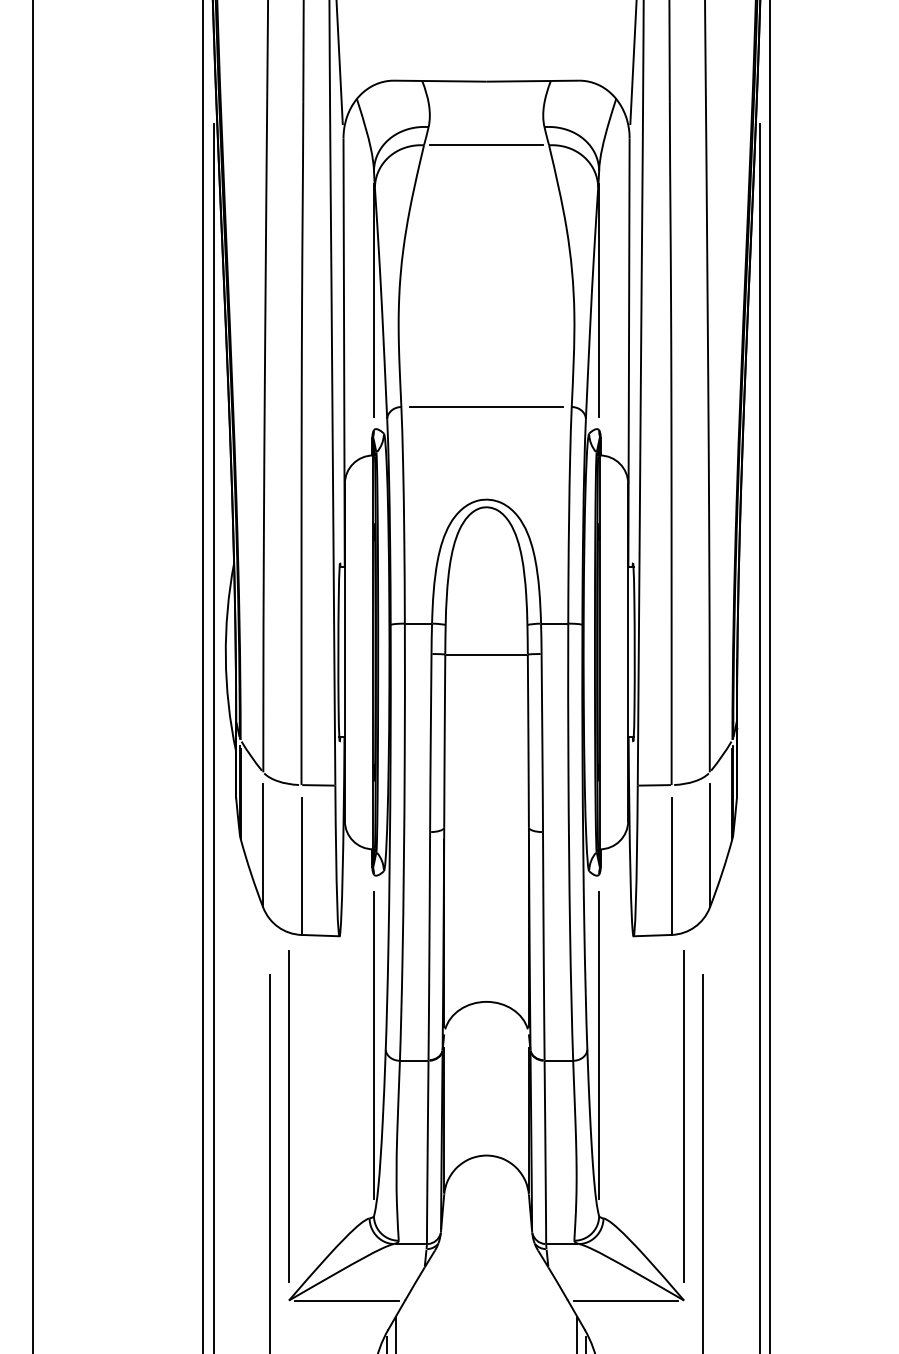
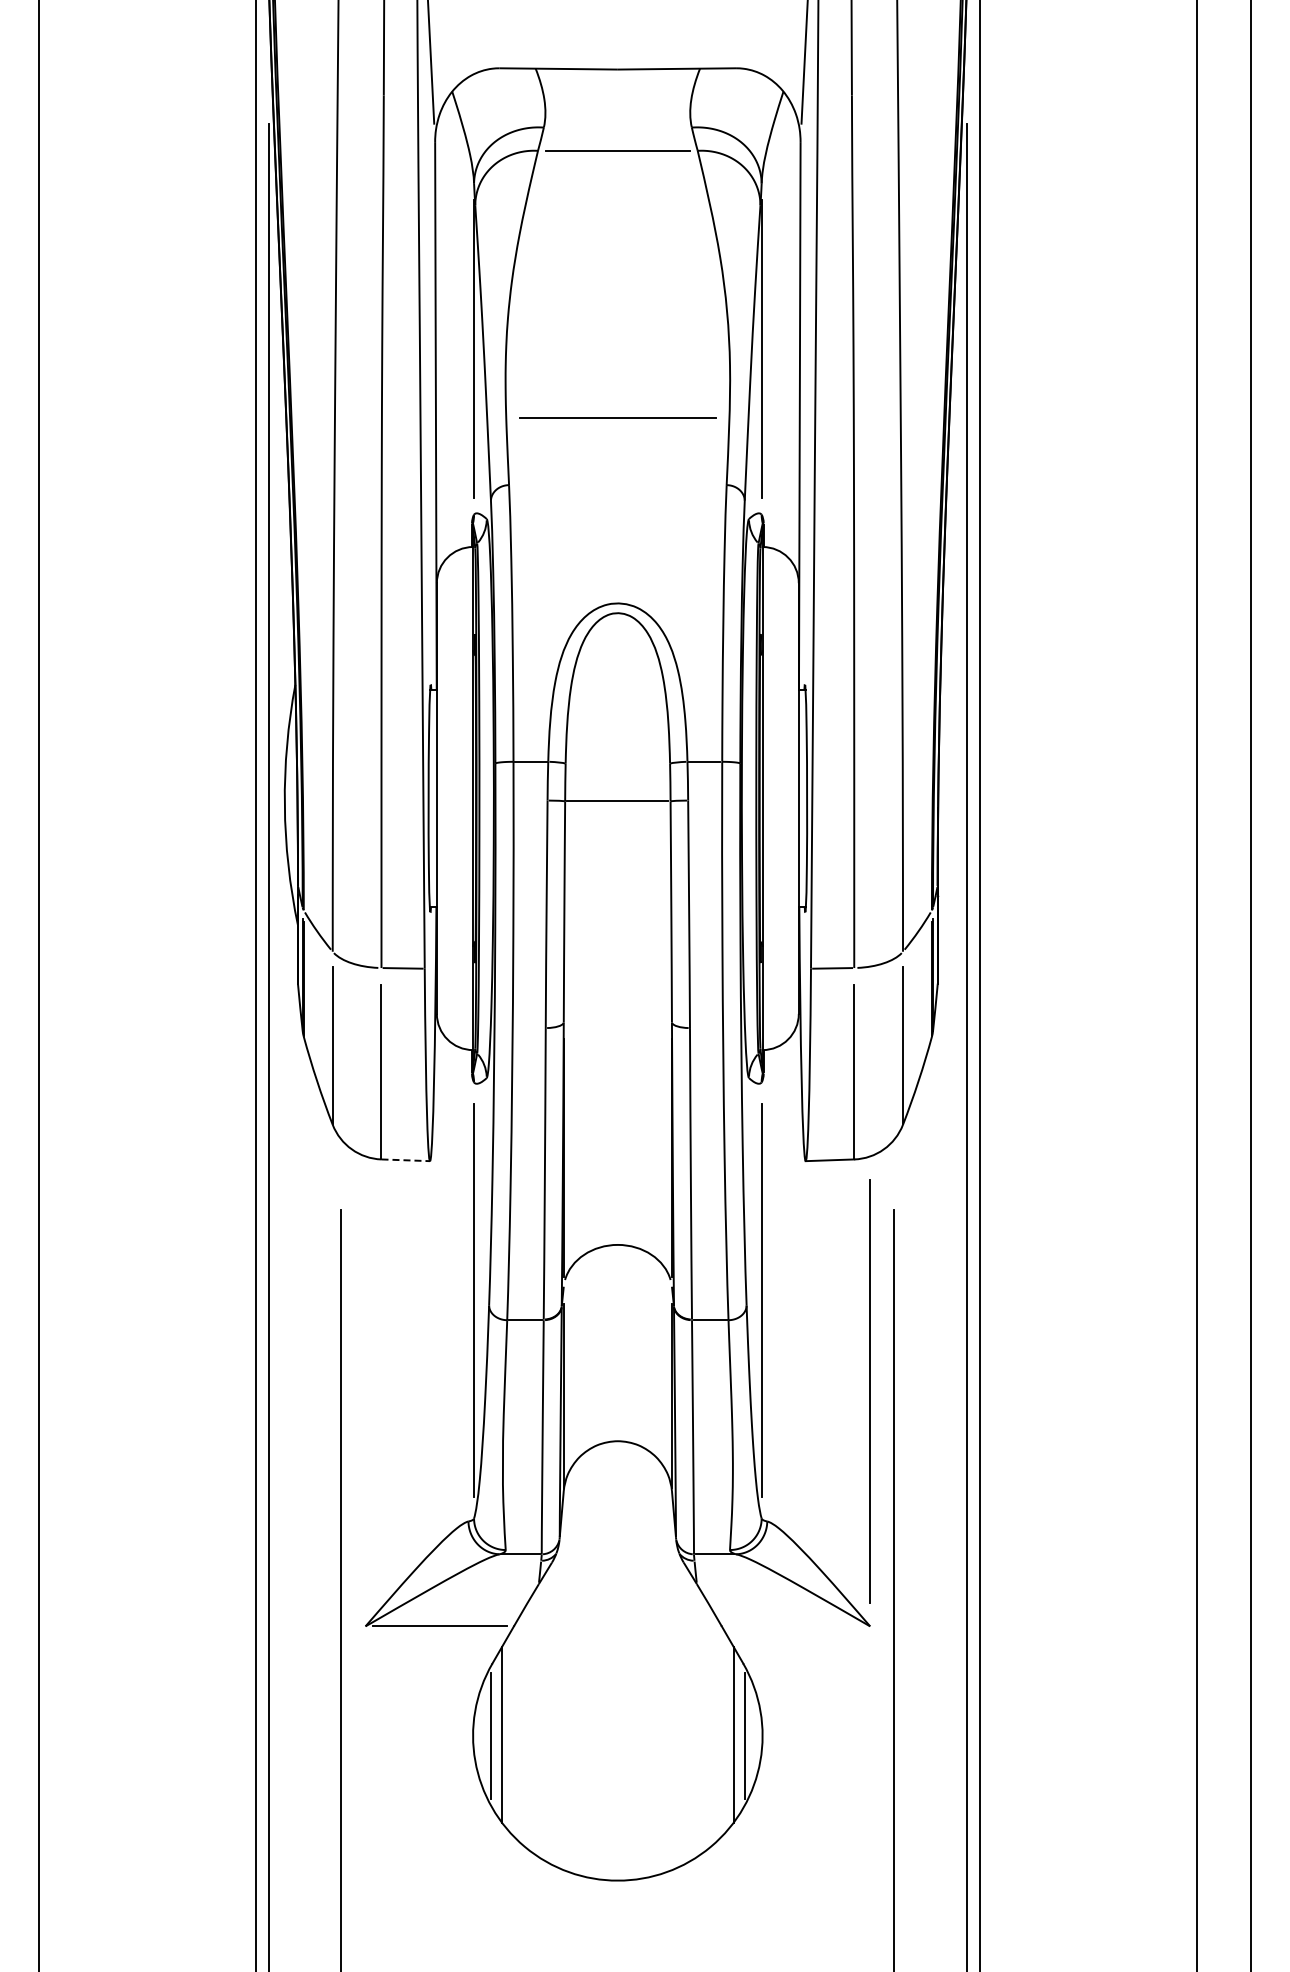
line: (486, 406) -> (617, 417), moved
line: (321, 935) -> (406, 1160), solid -> dashed
line: (288, 1115) -> (365, 1390), removed
line: (625, 1300) -> (795, 1626), removed

